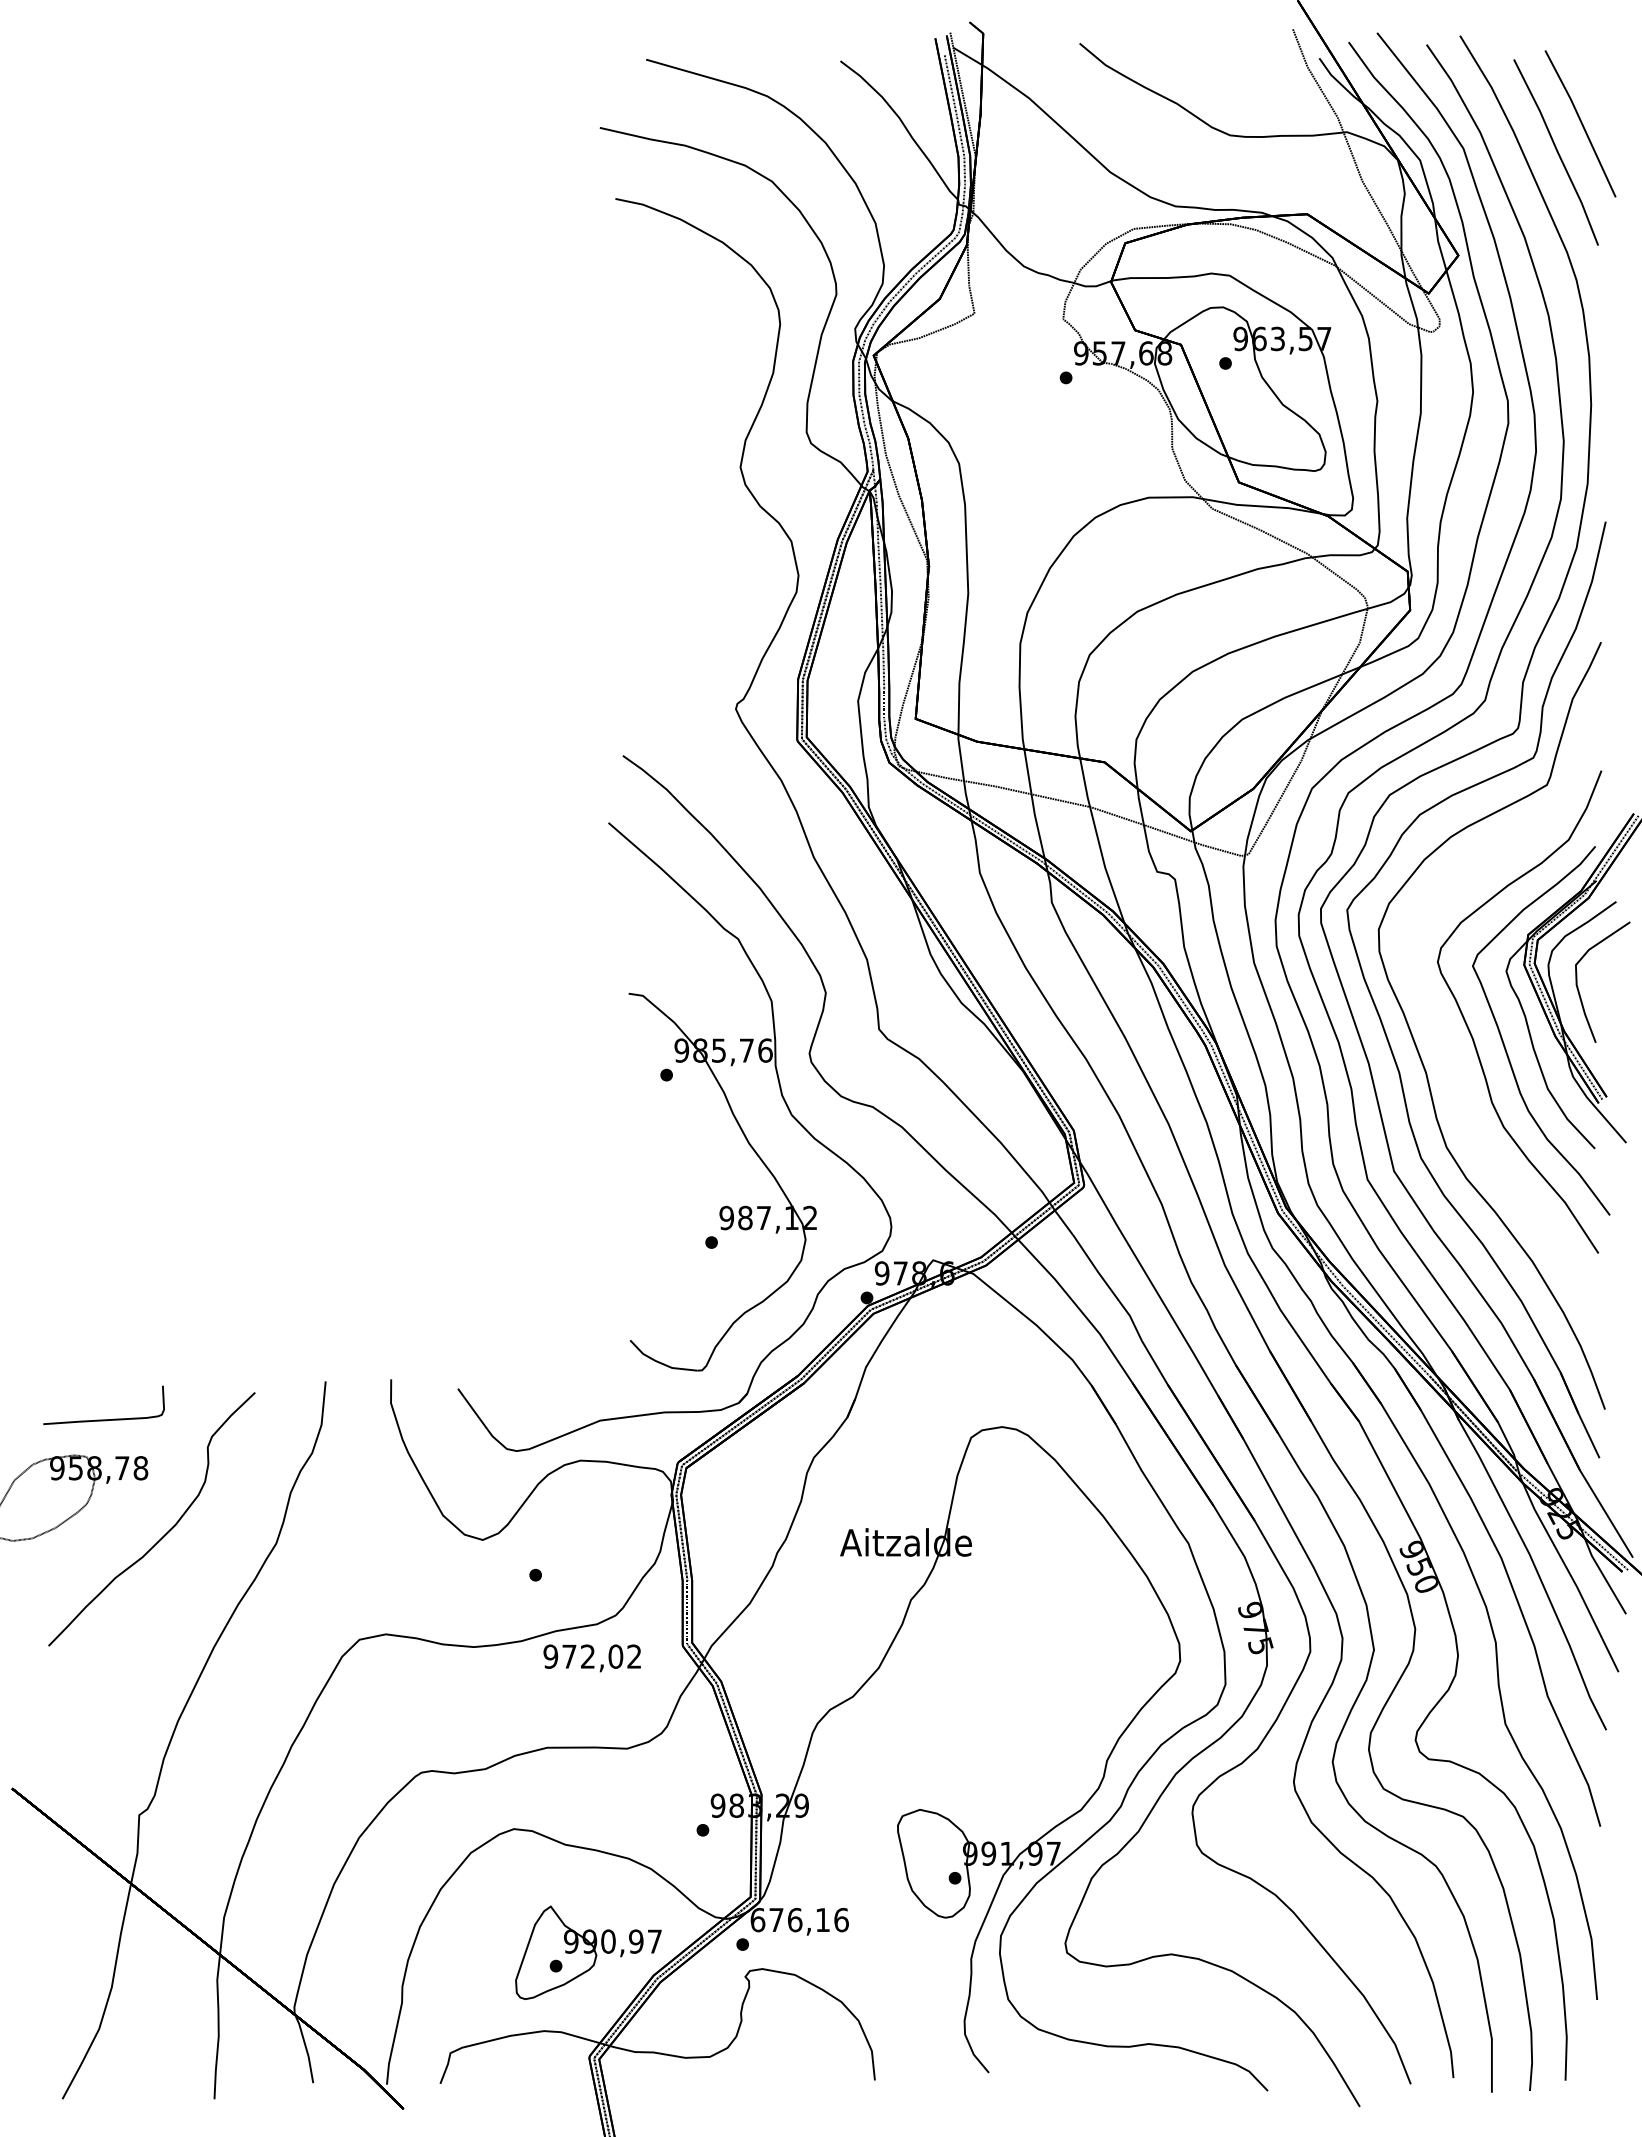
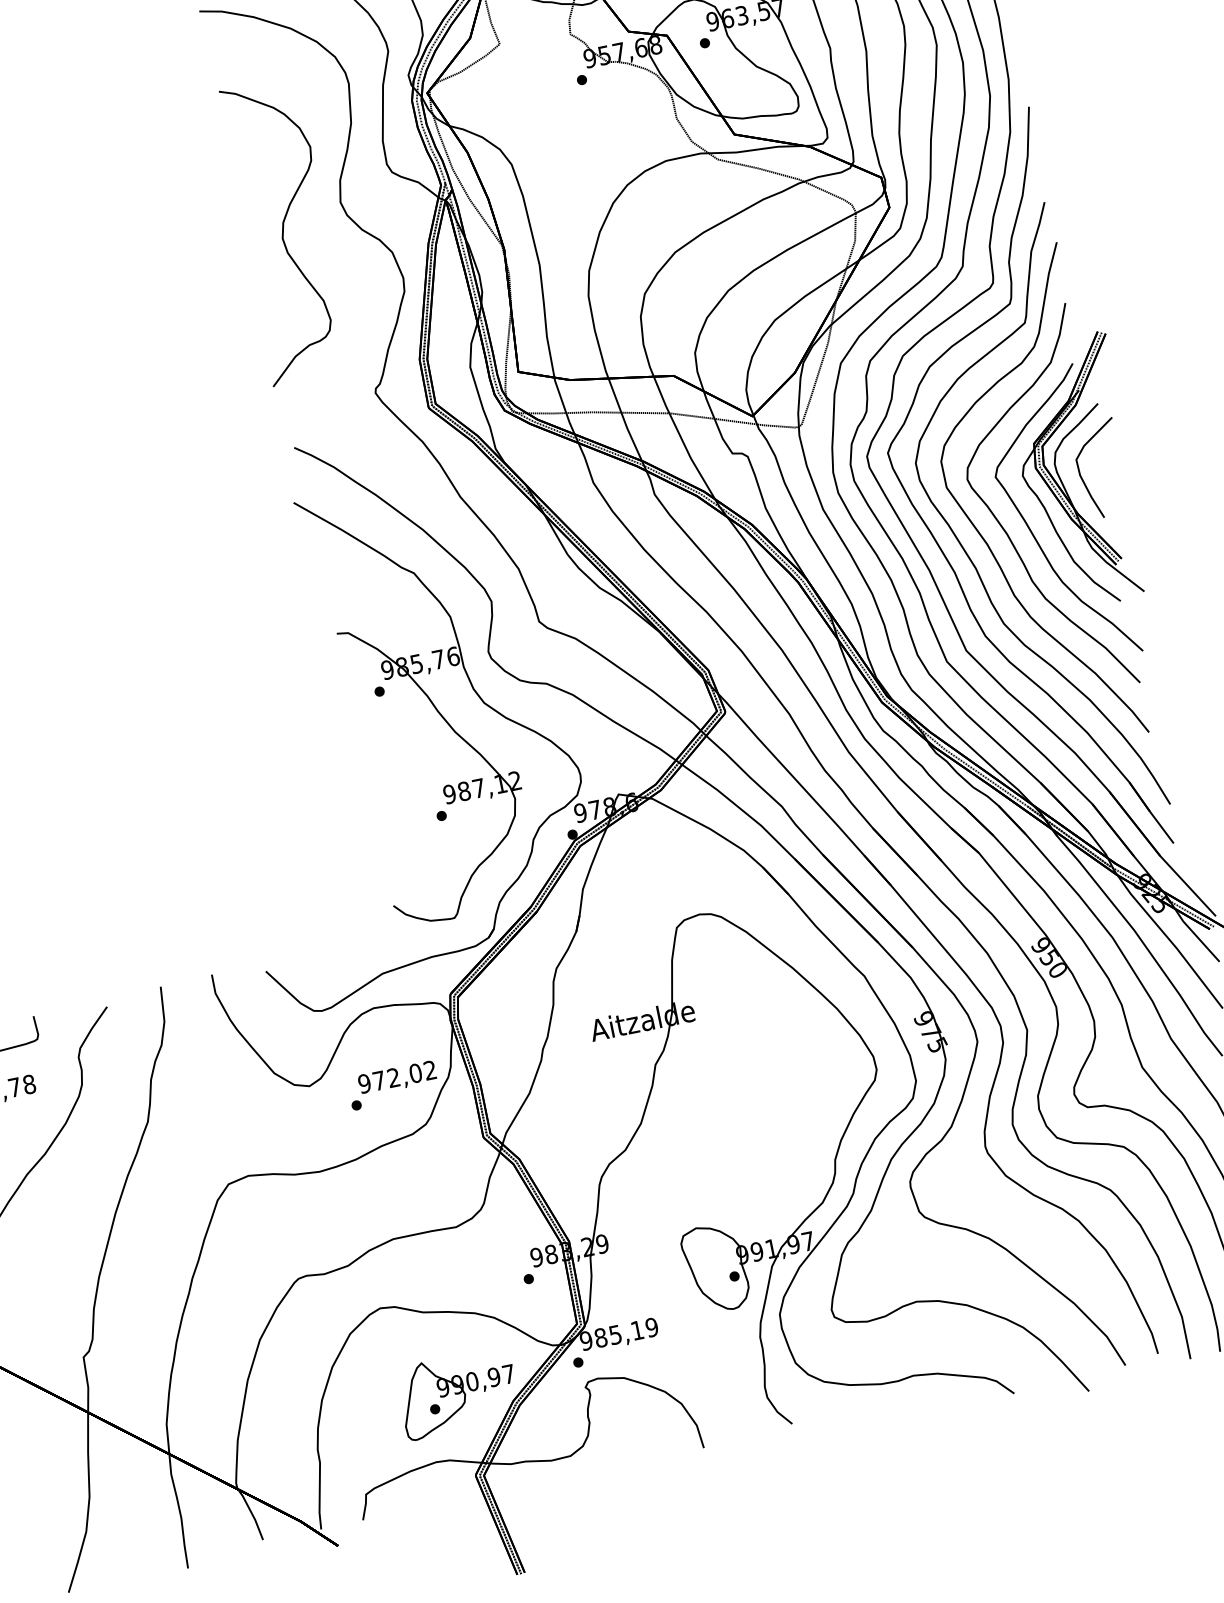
curve: (664, 487) -> (284, 230), added
part: (1443, 1037) -> (983, 537), added
text: (591, 1658) -> (396, 1078), moved
text: (799, 1919) -> (618, 1333), 676,16 -> 985,19

